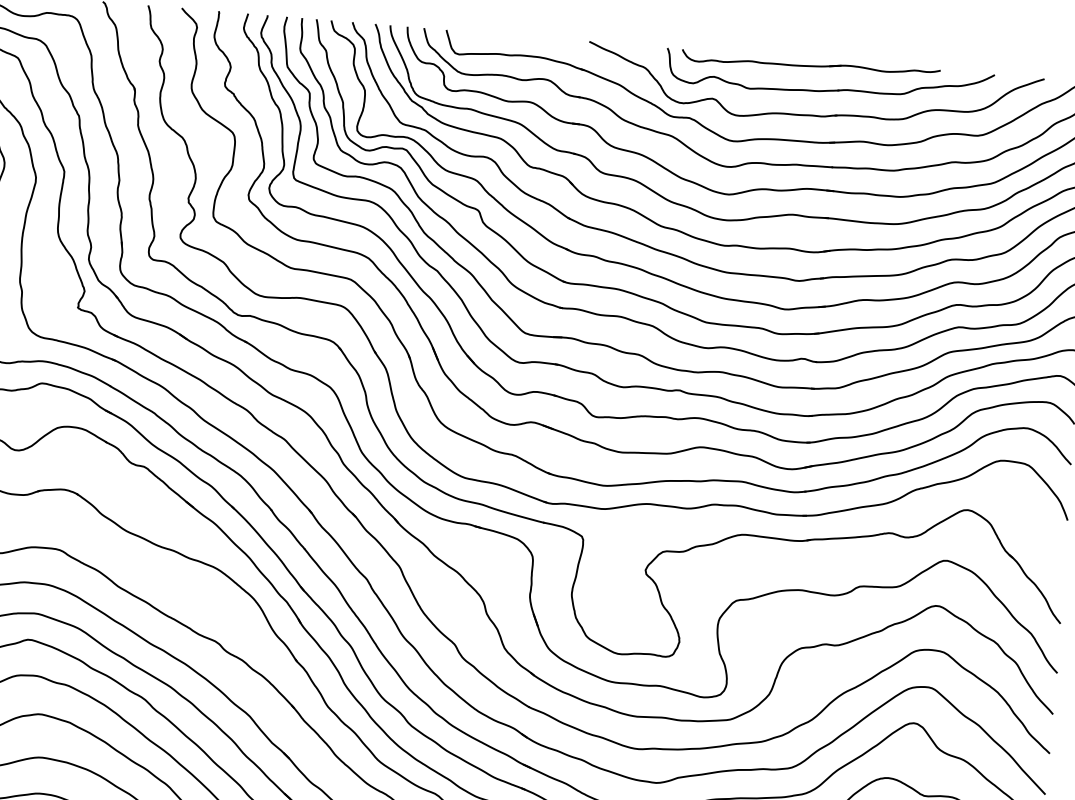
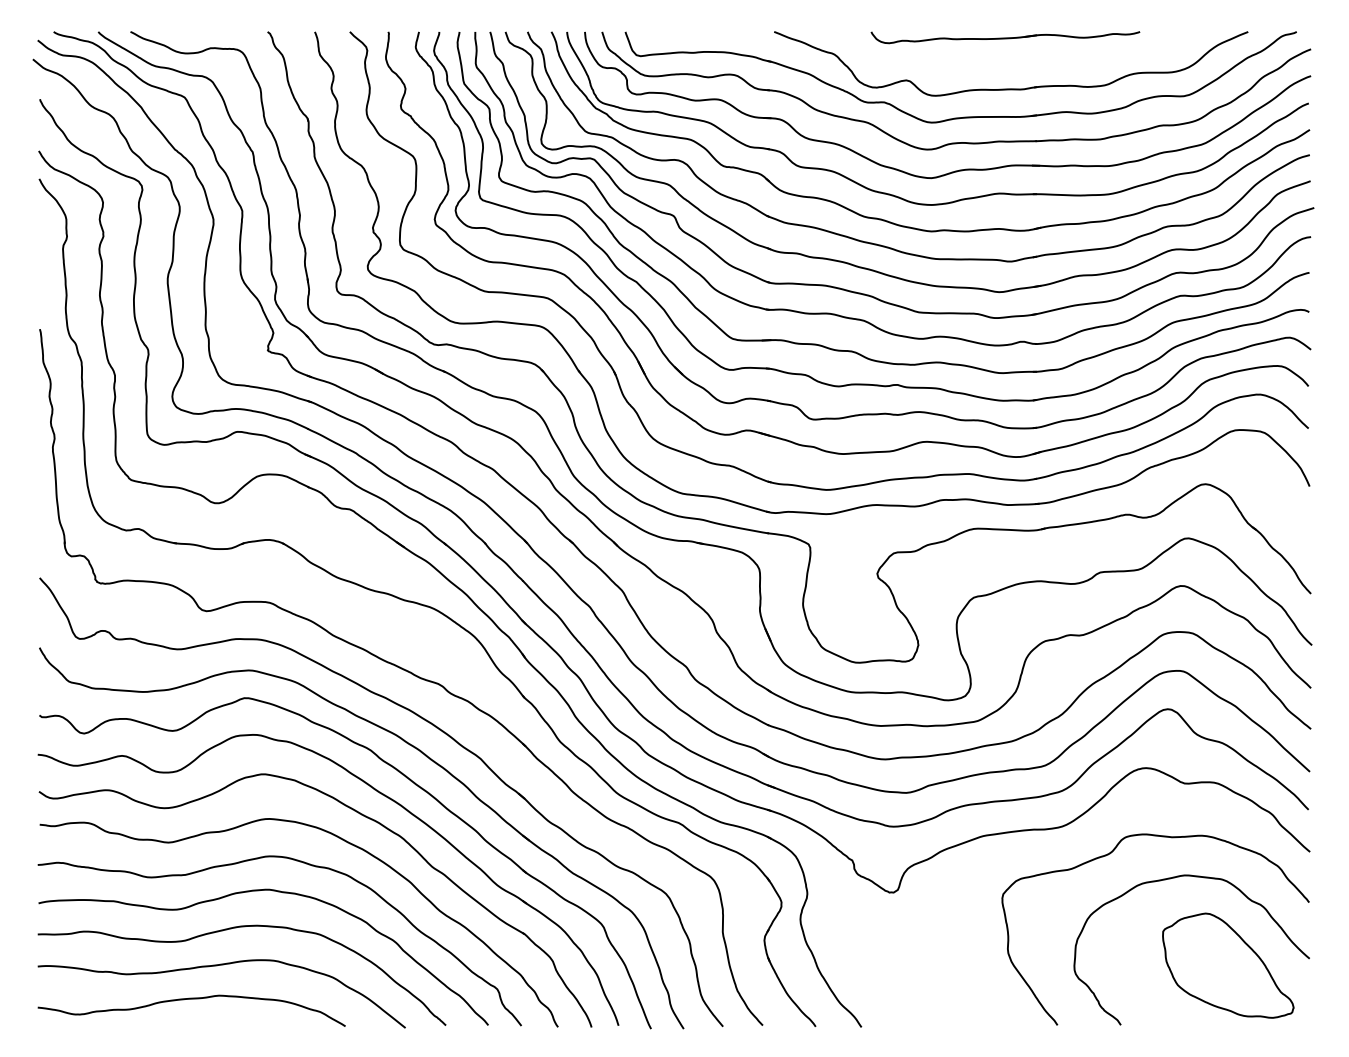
part: (828, 89) -> (1025, 61), removed

